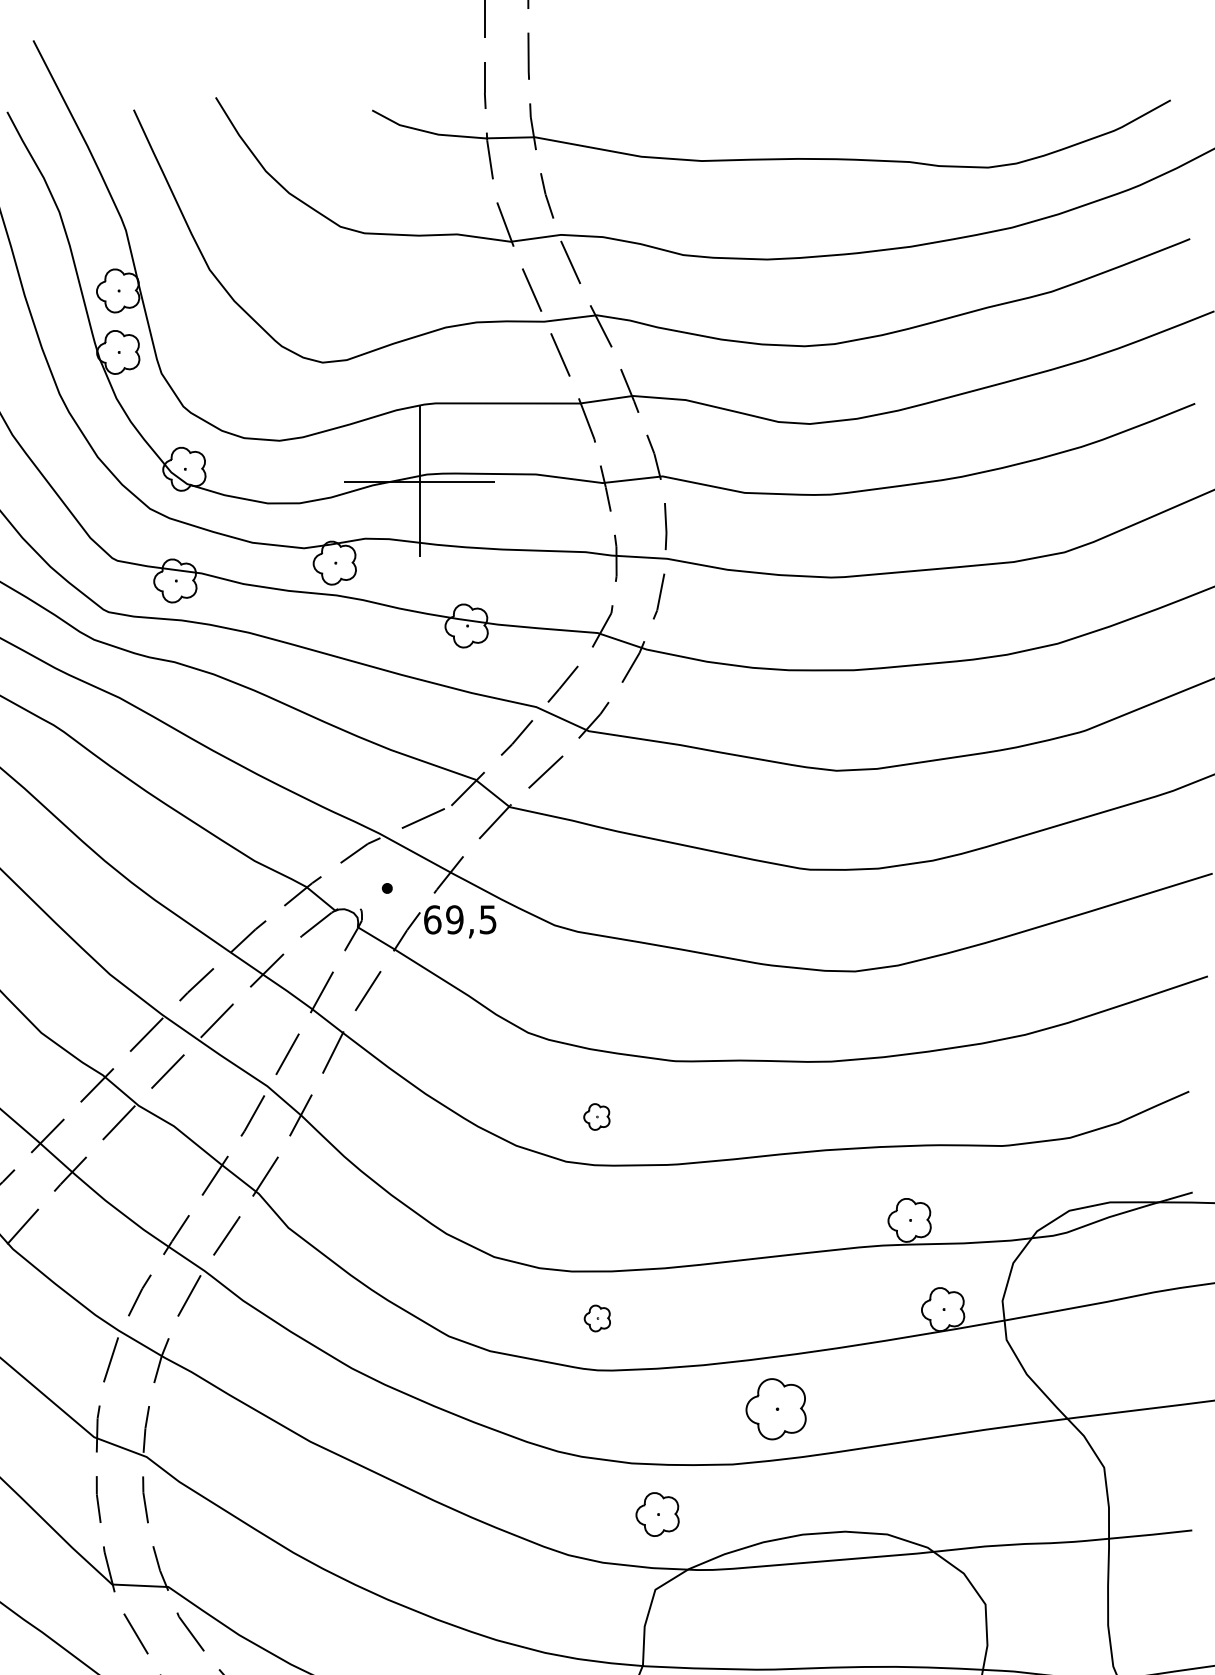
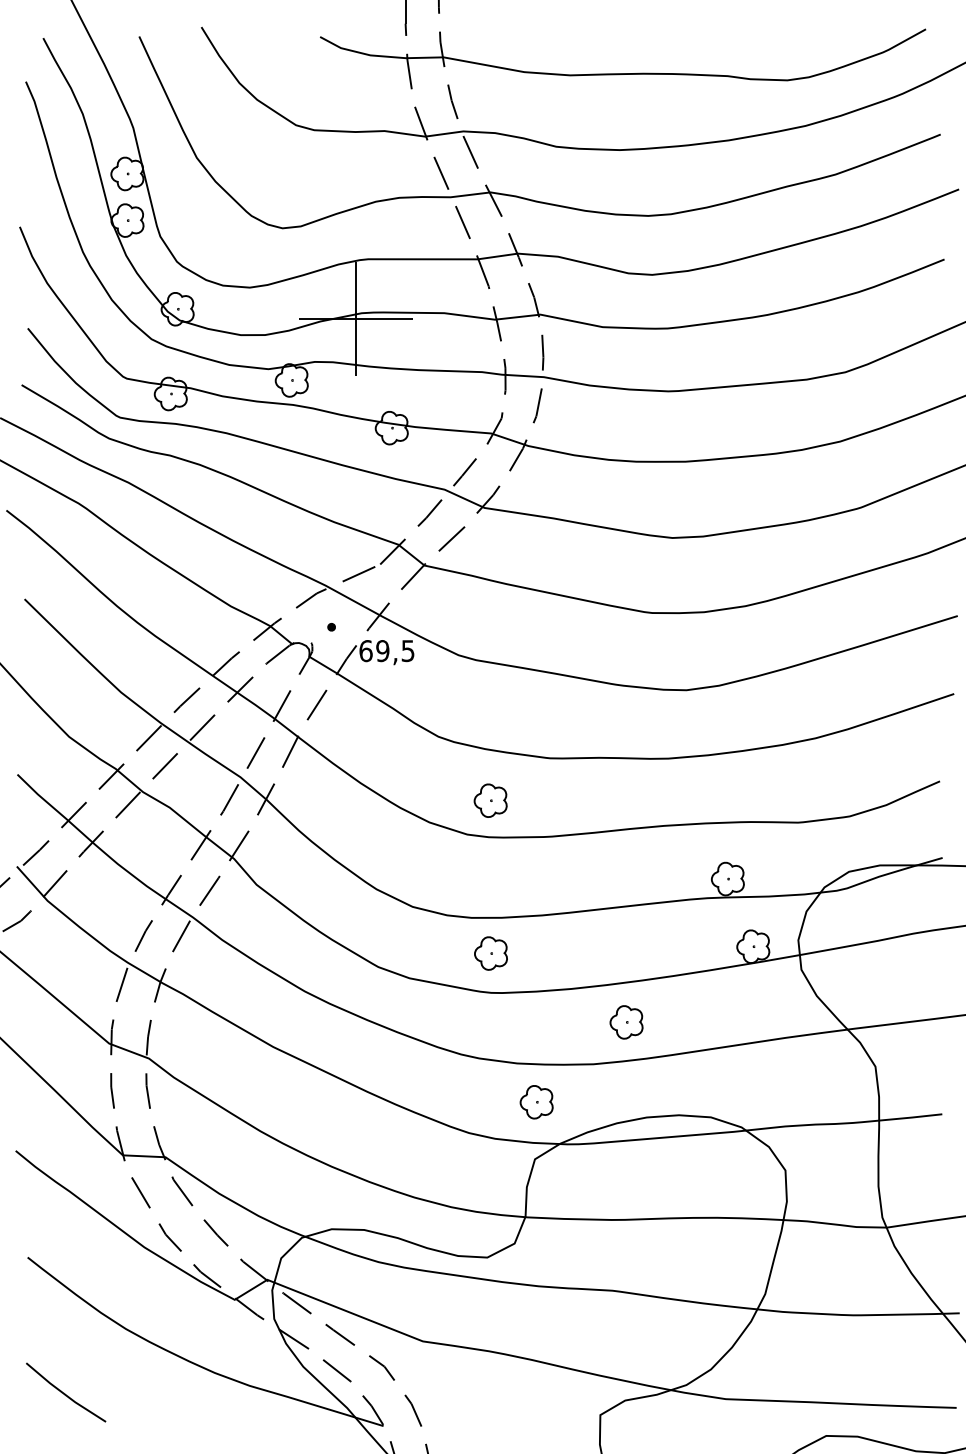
part: (596, 1116) -> (490, 800), size x1.67
part: (596, 1318) -> (490, 953), size x1.67
part: (776, 1409) -> (626, 1022), size x0.71

